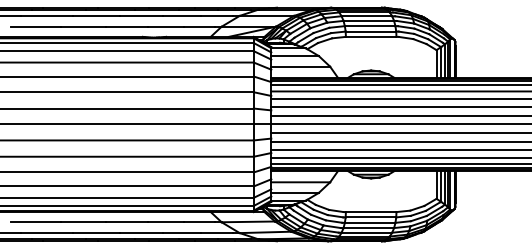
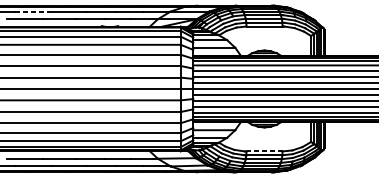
line: (47, 15) -> (33, 11), solid -> dashed
line: (370, 212) -> (264, 151), solid -> dashed

